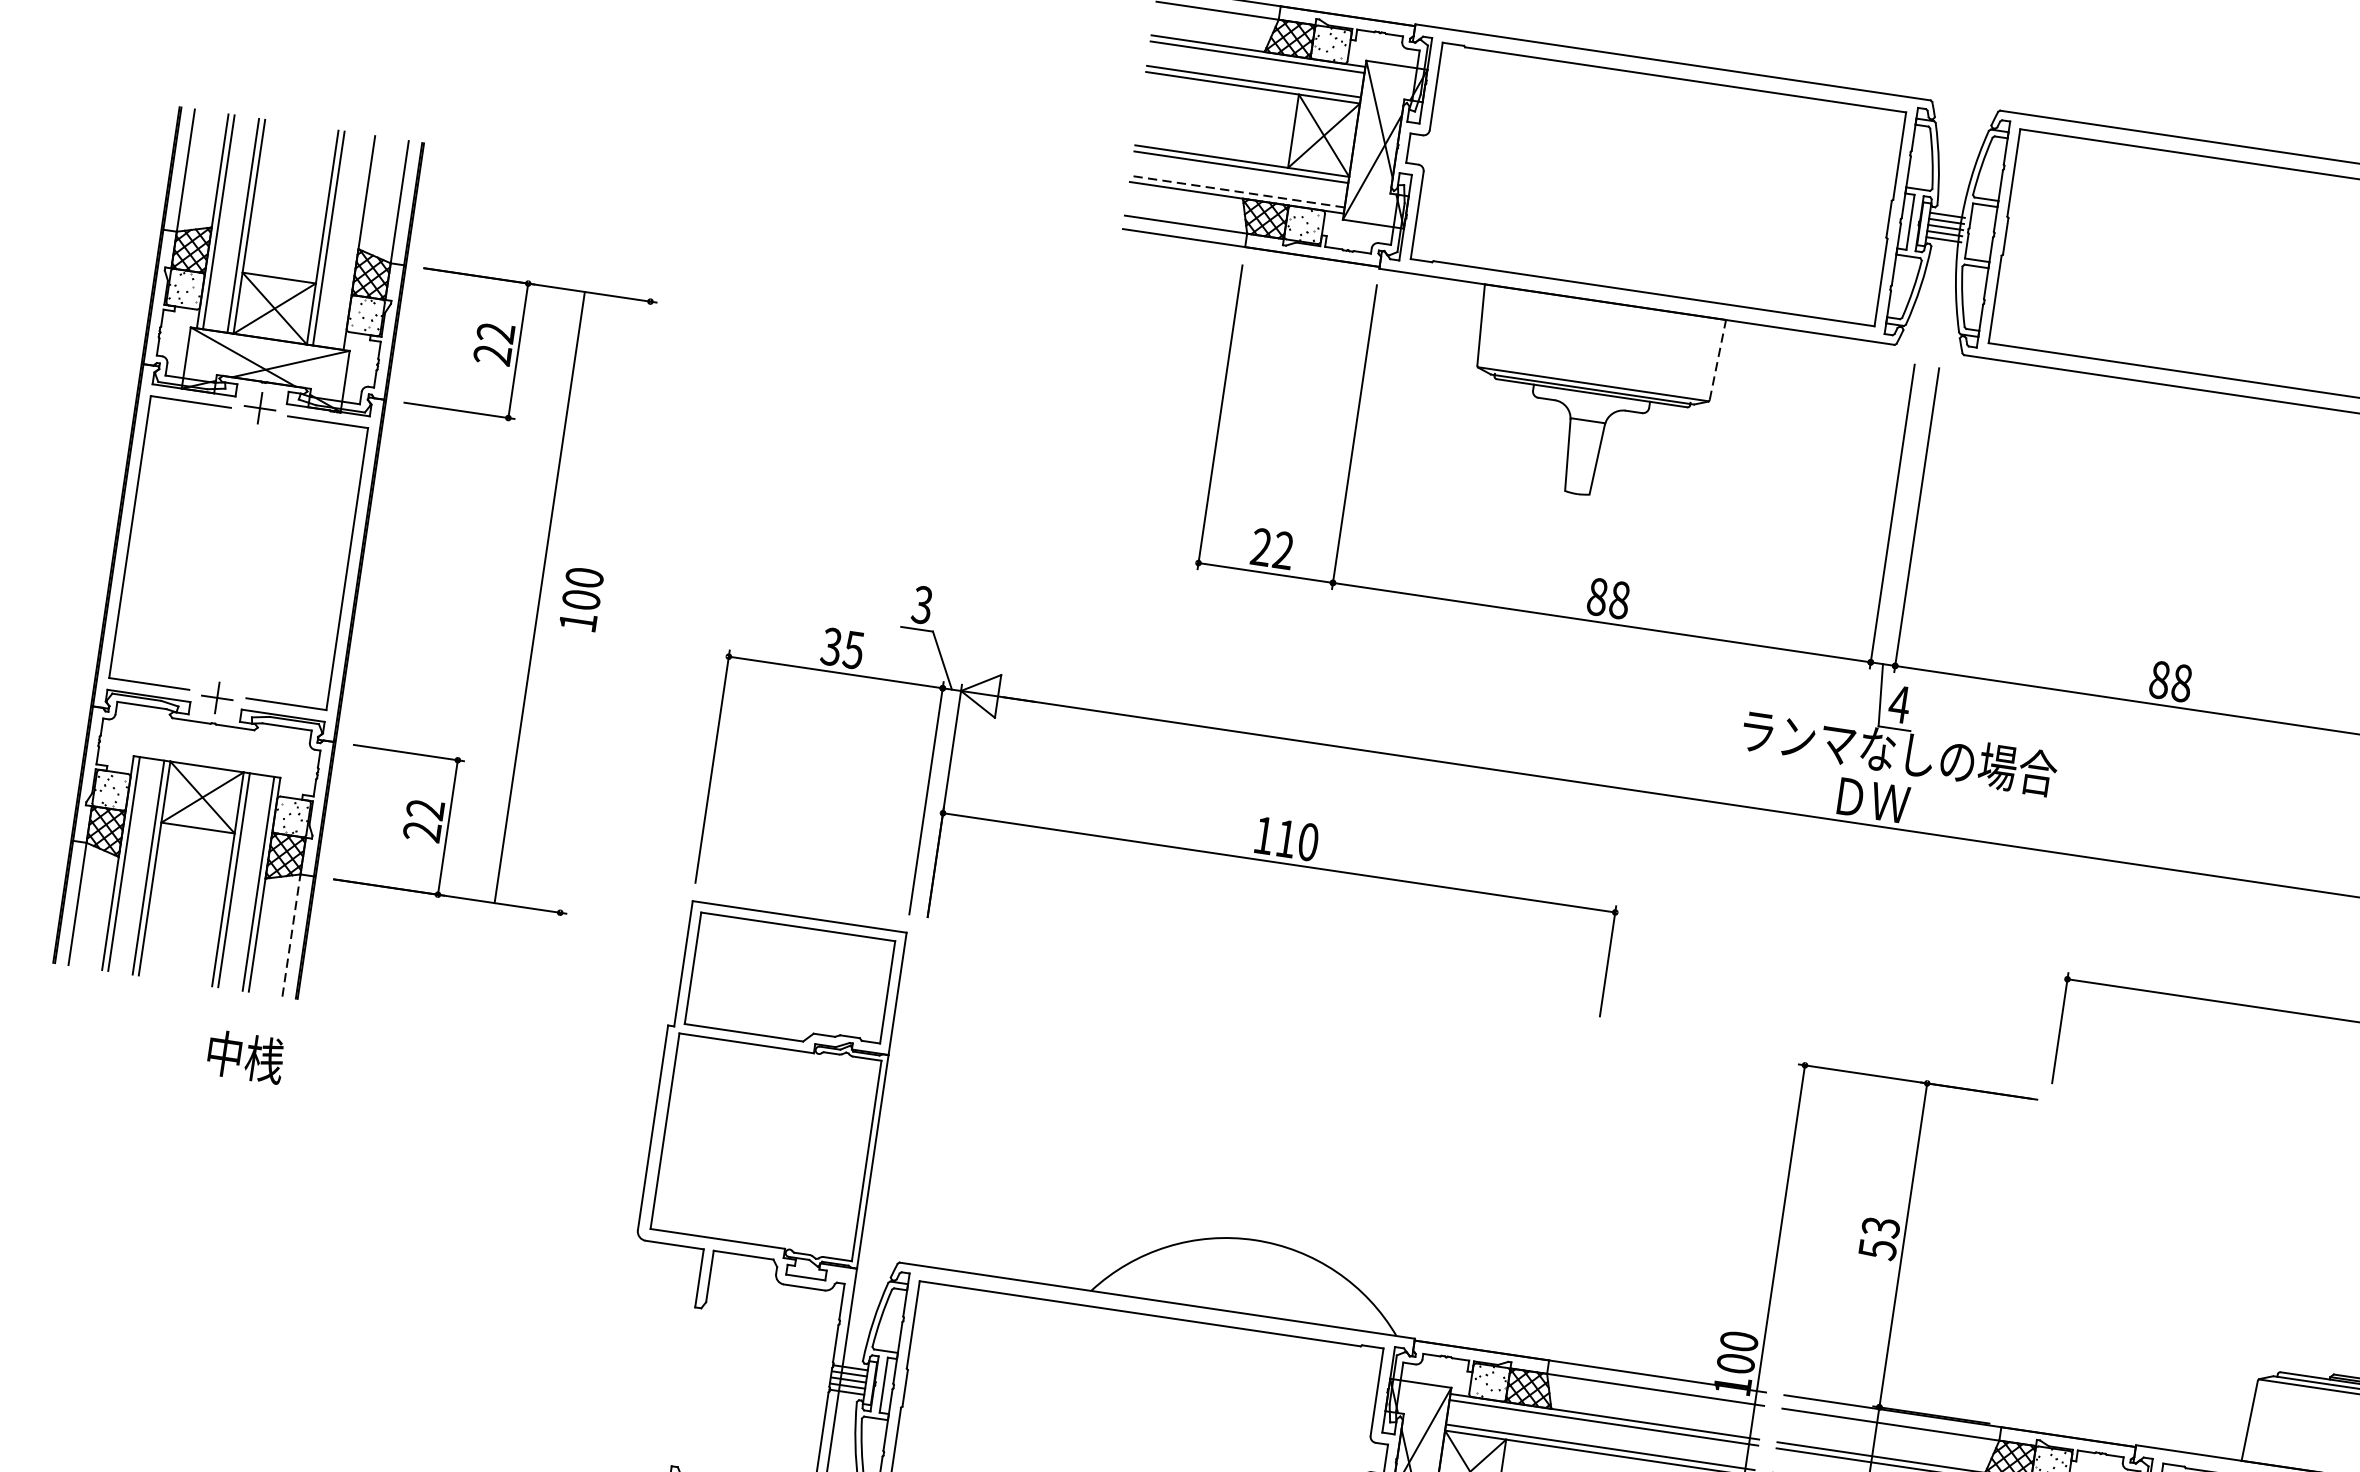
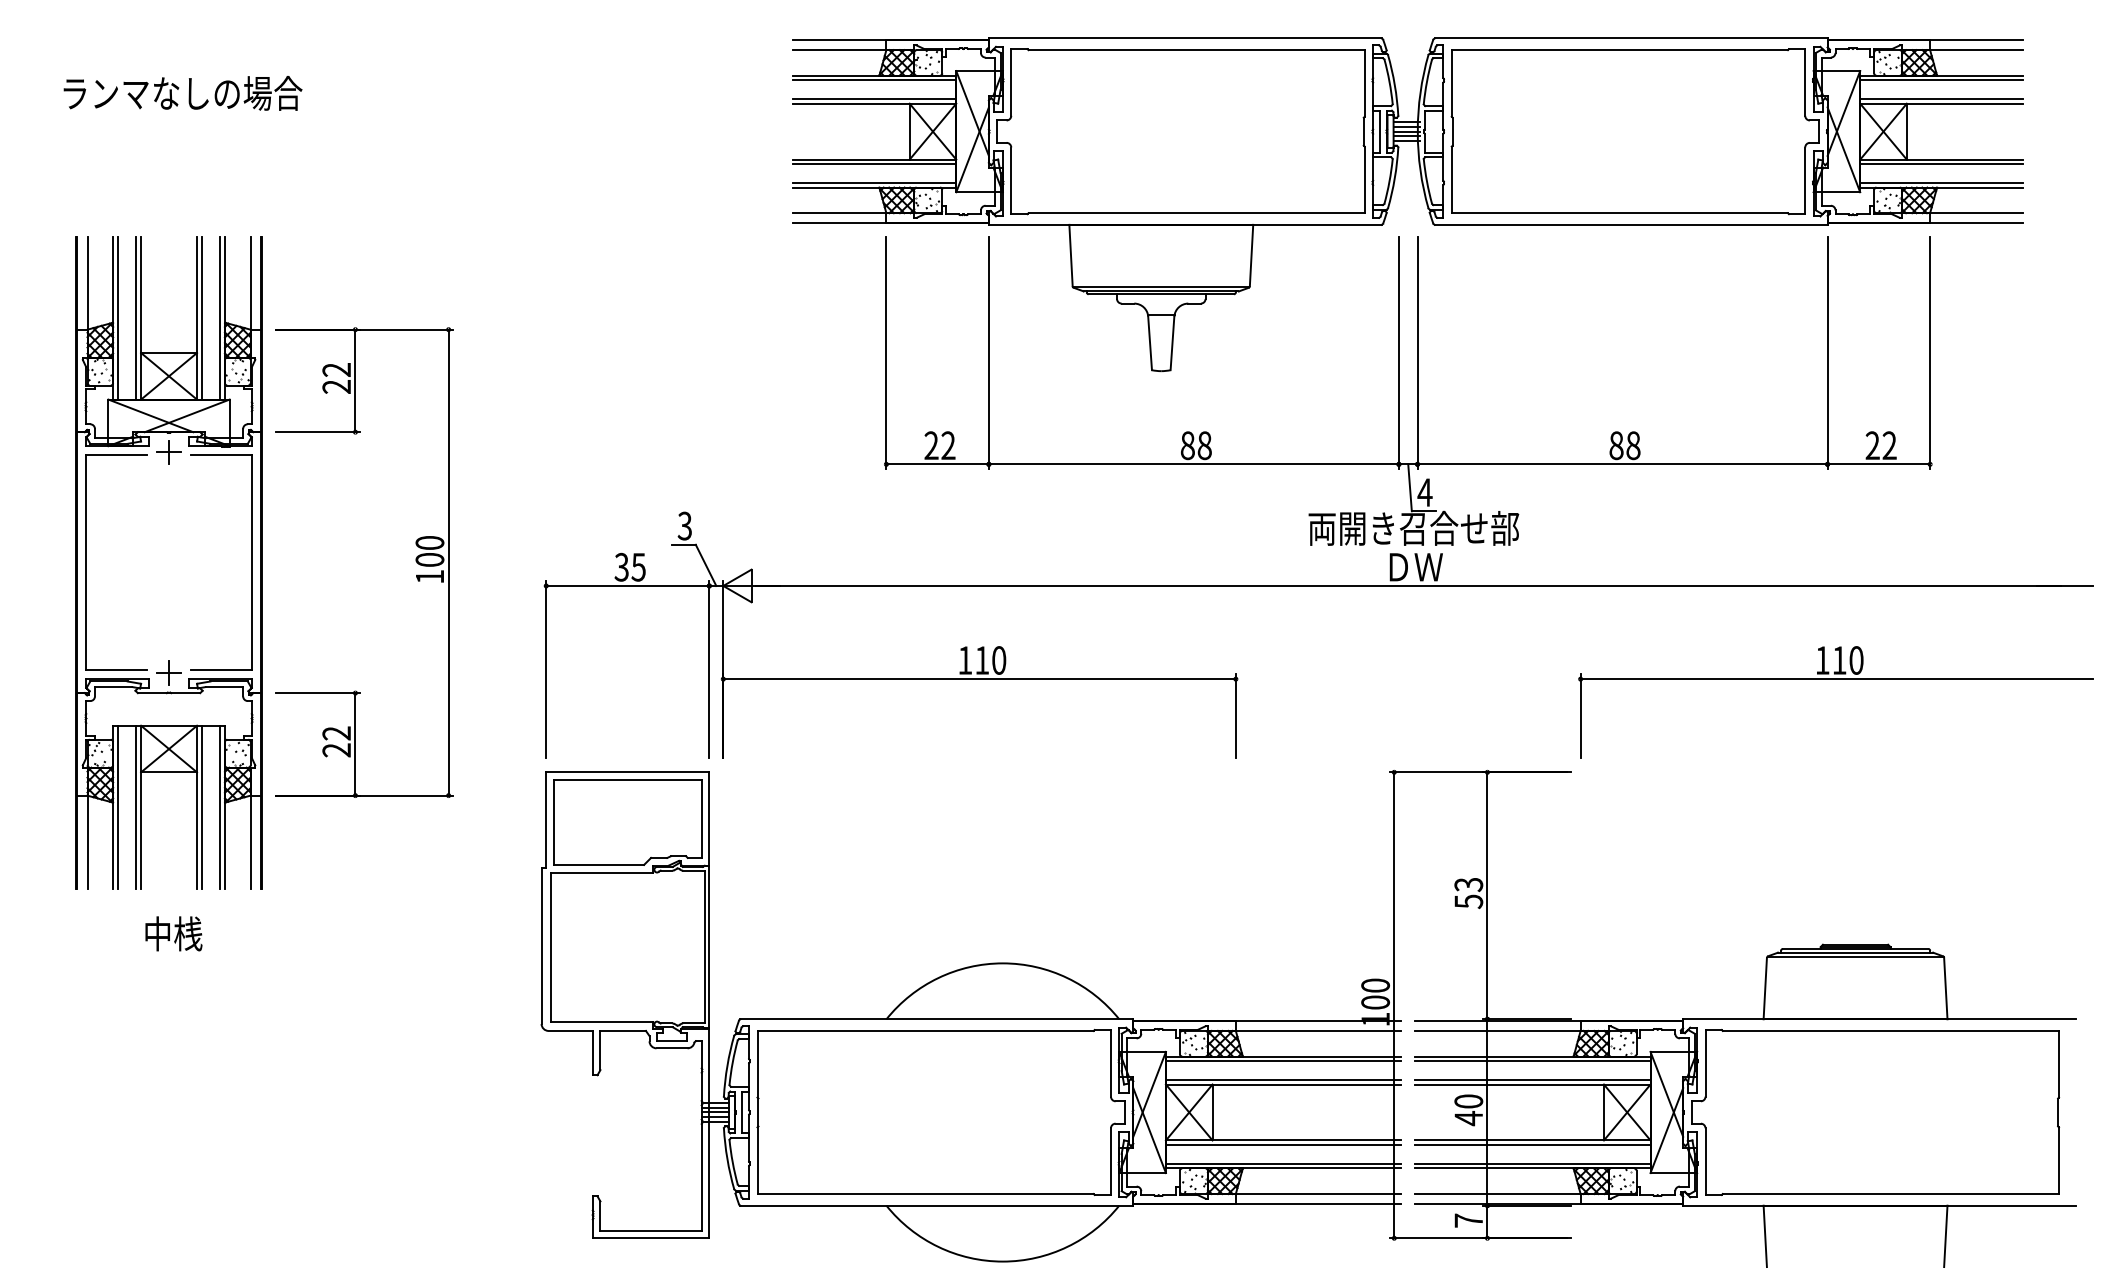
line: (1237, 191) -> (874, 182), dashed -> solid
line: (353, 241) -> (220, 317), added
line: (1717, 359) -> (1251, 255), dashed -> solid
line: (539, 597) -> (448, 562), moved
text: (1897, 750) -> (1428, 527), ランマなしの場合 -> 両開き召合せ部
line: (291, 935) -> (250, 842), dashed -> solid
text: (245, 1056) -> (173, 933), moved

